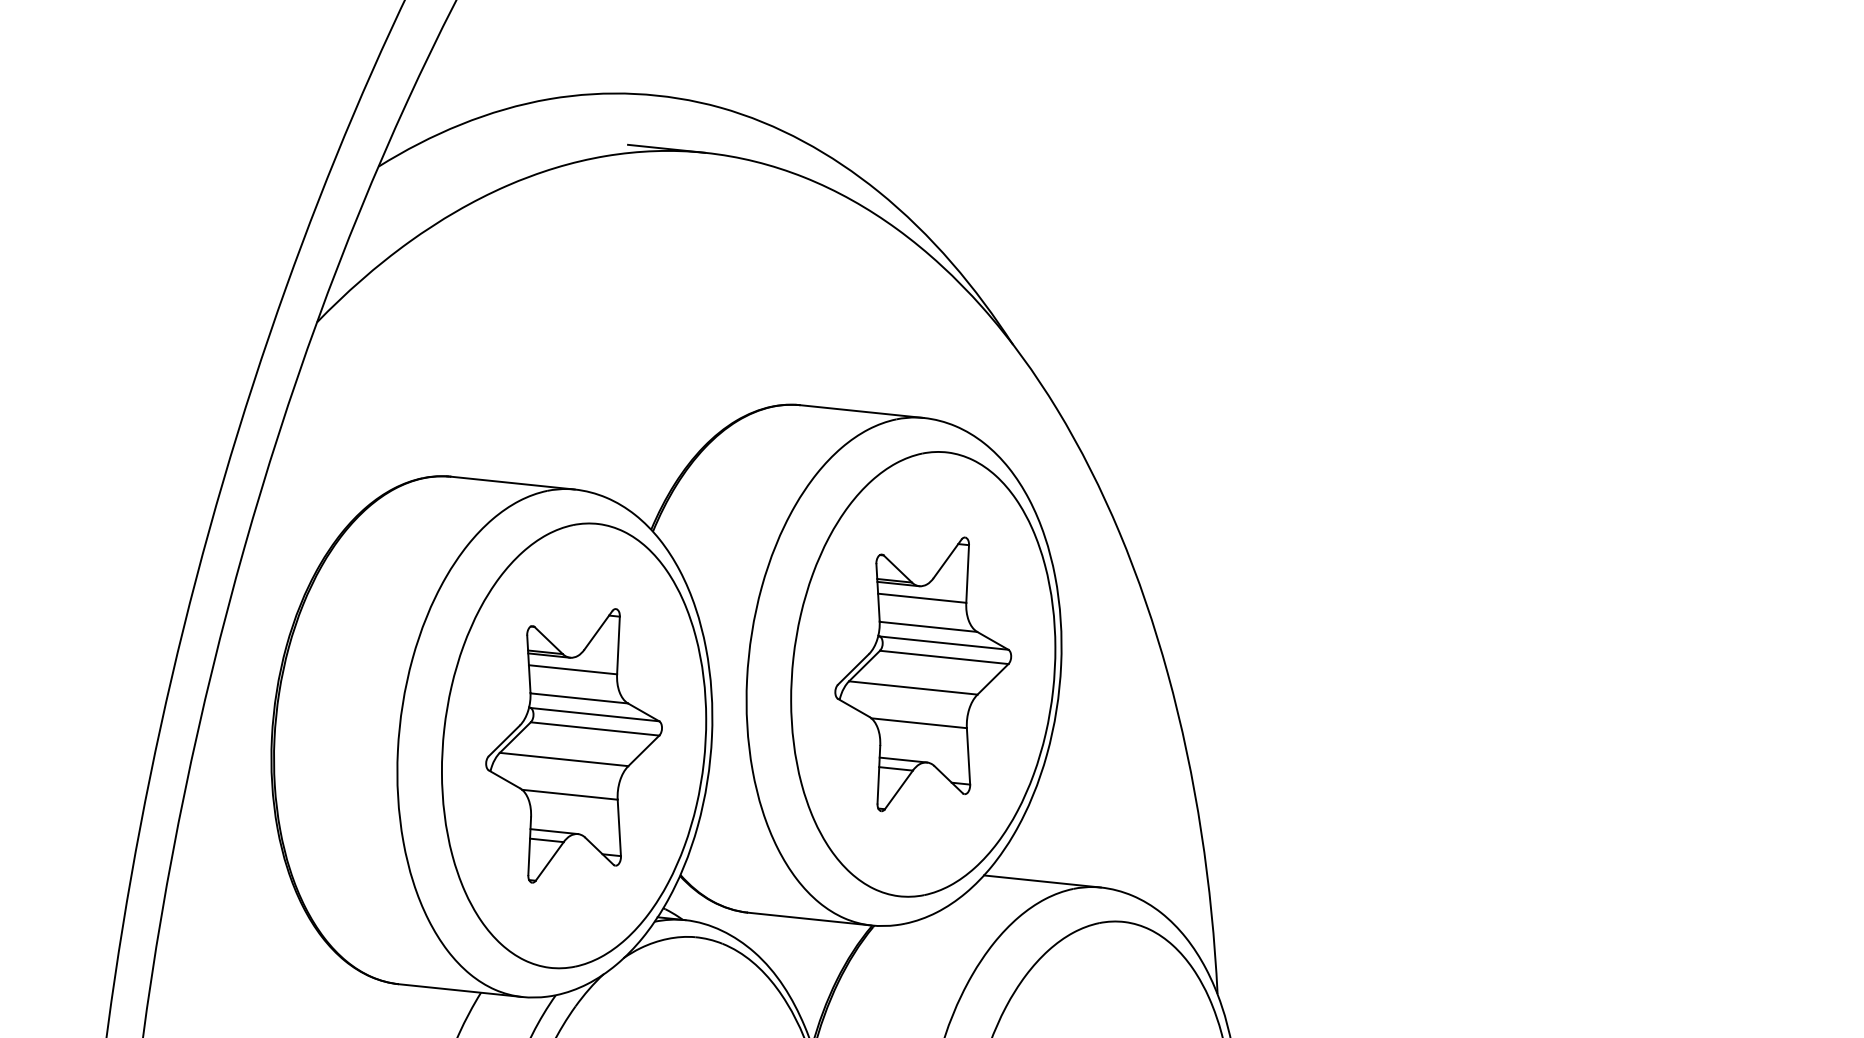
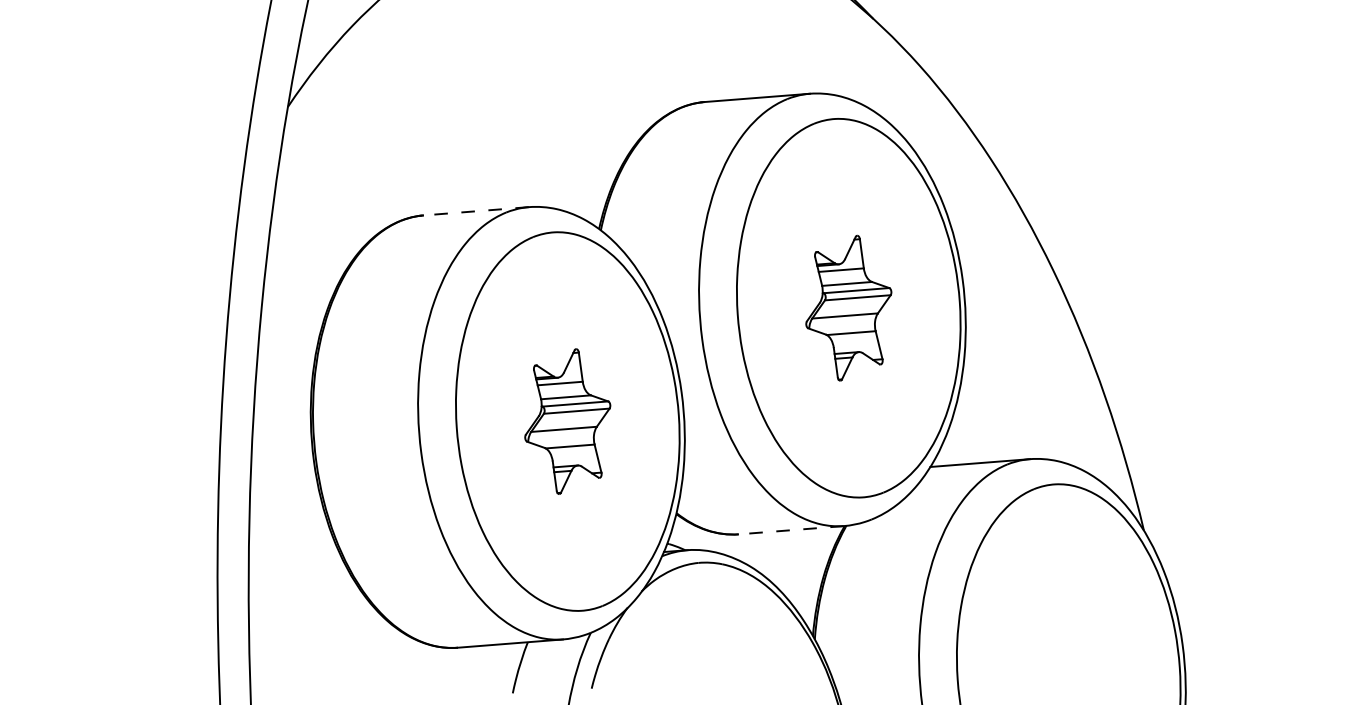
line: (512, 483) -> (476, 211), solid -> dashed
part: (923, 674) -> (848, 308), size x0.6
part: (573, 745) -> (567, 421), size x0.6
line: (809, 919) -> (791, 530), solid -> dashed

